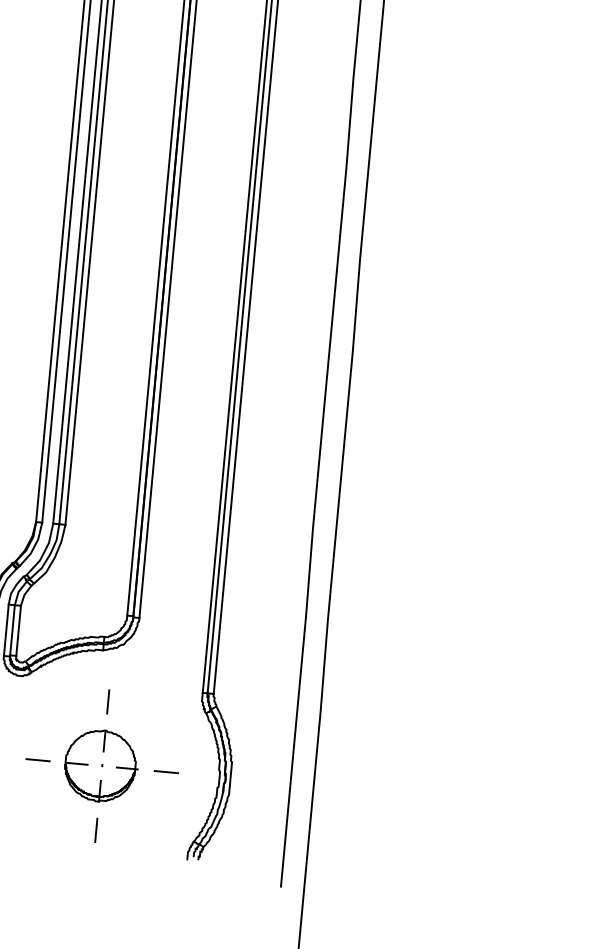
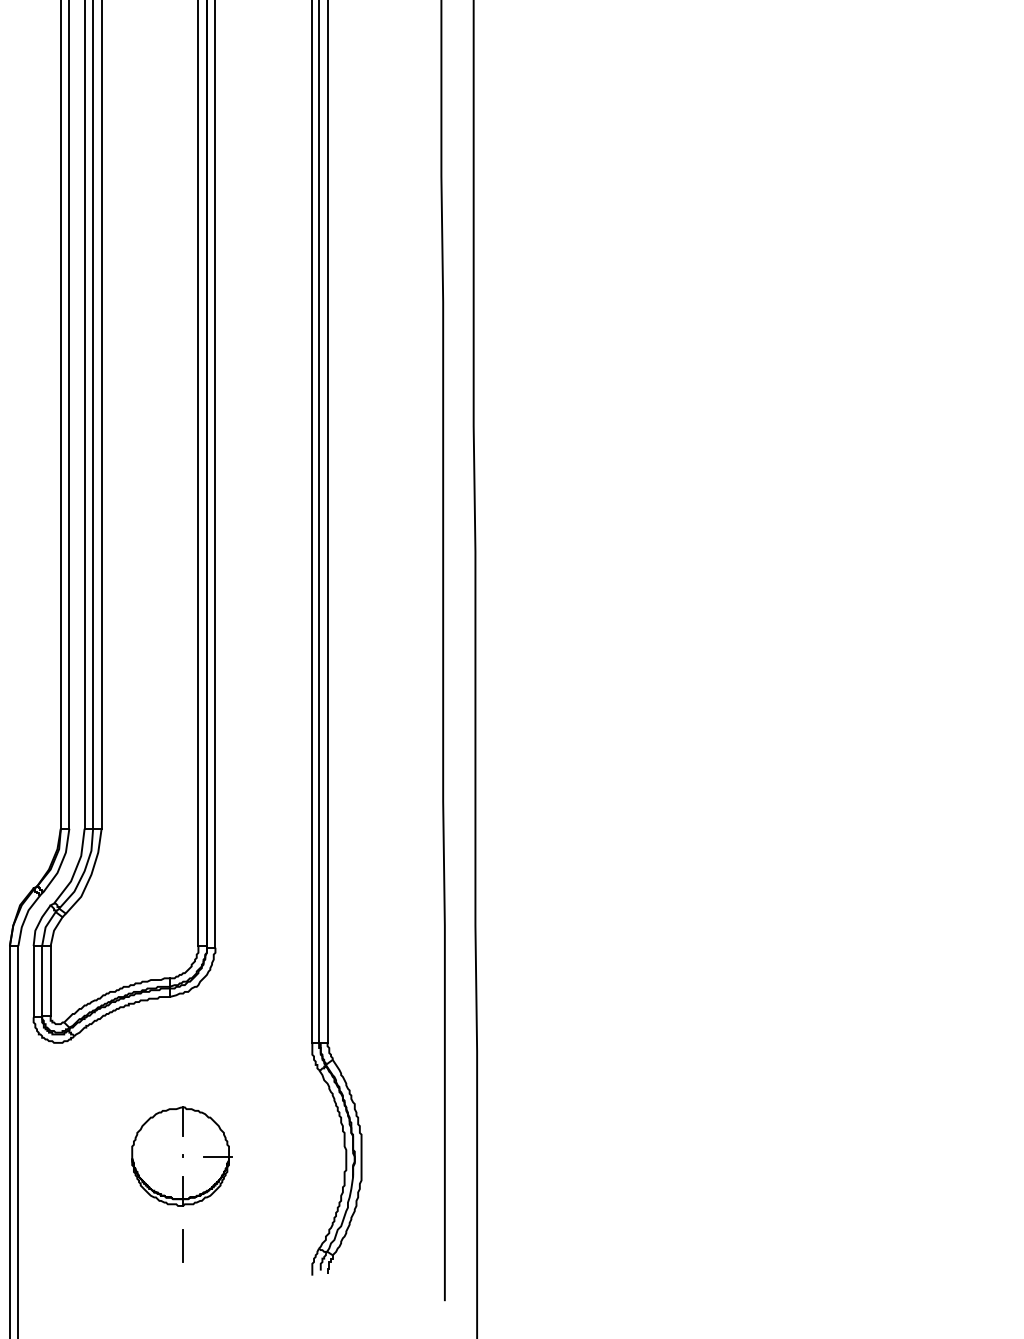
line: (108, 702) -> (183, 1067), removed
line: (37, 760) -> (93, 1156), removed
line: (76, 763) -> (147, 1156), removed
line: (166, 771) -> (272, 1156), removed

